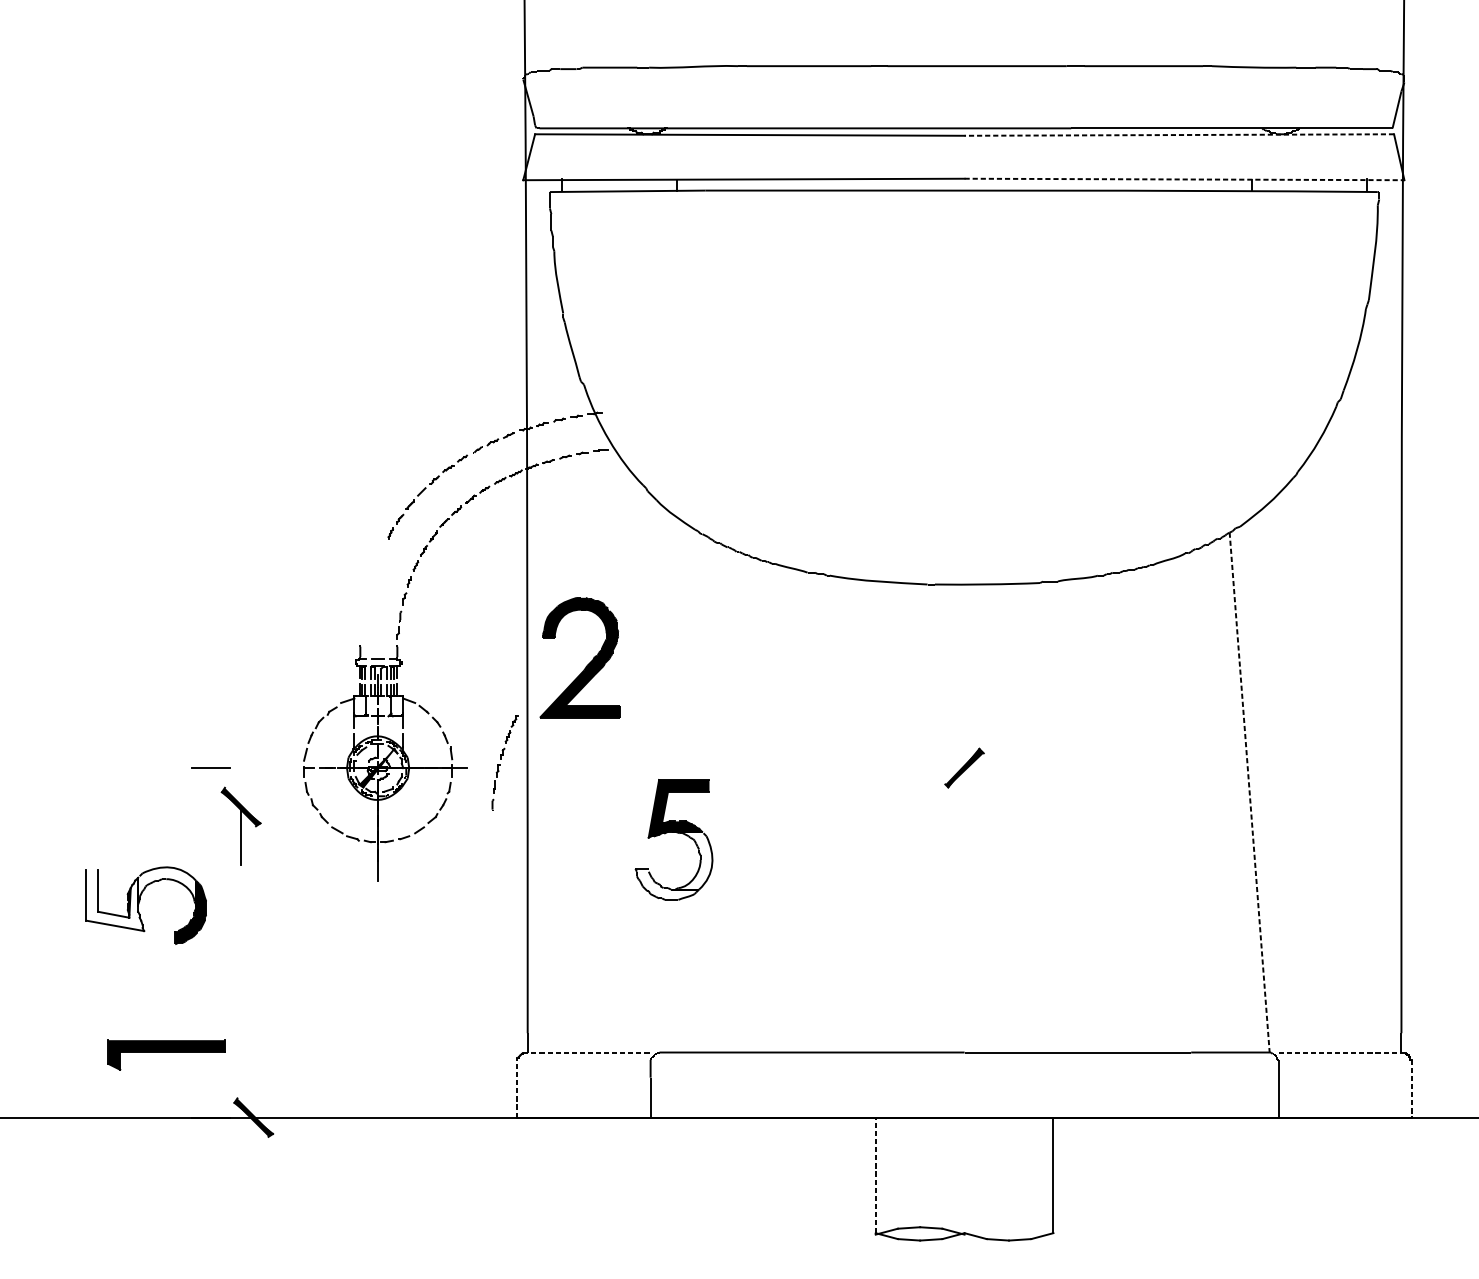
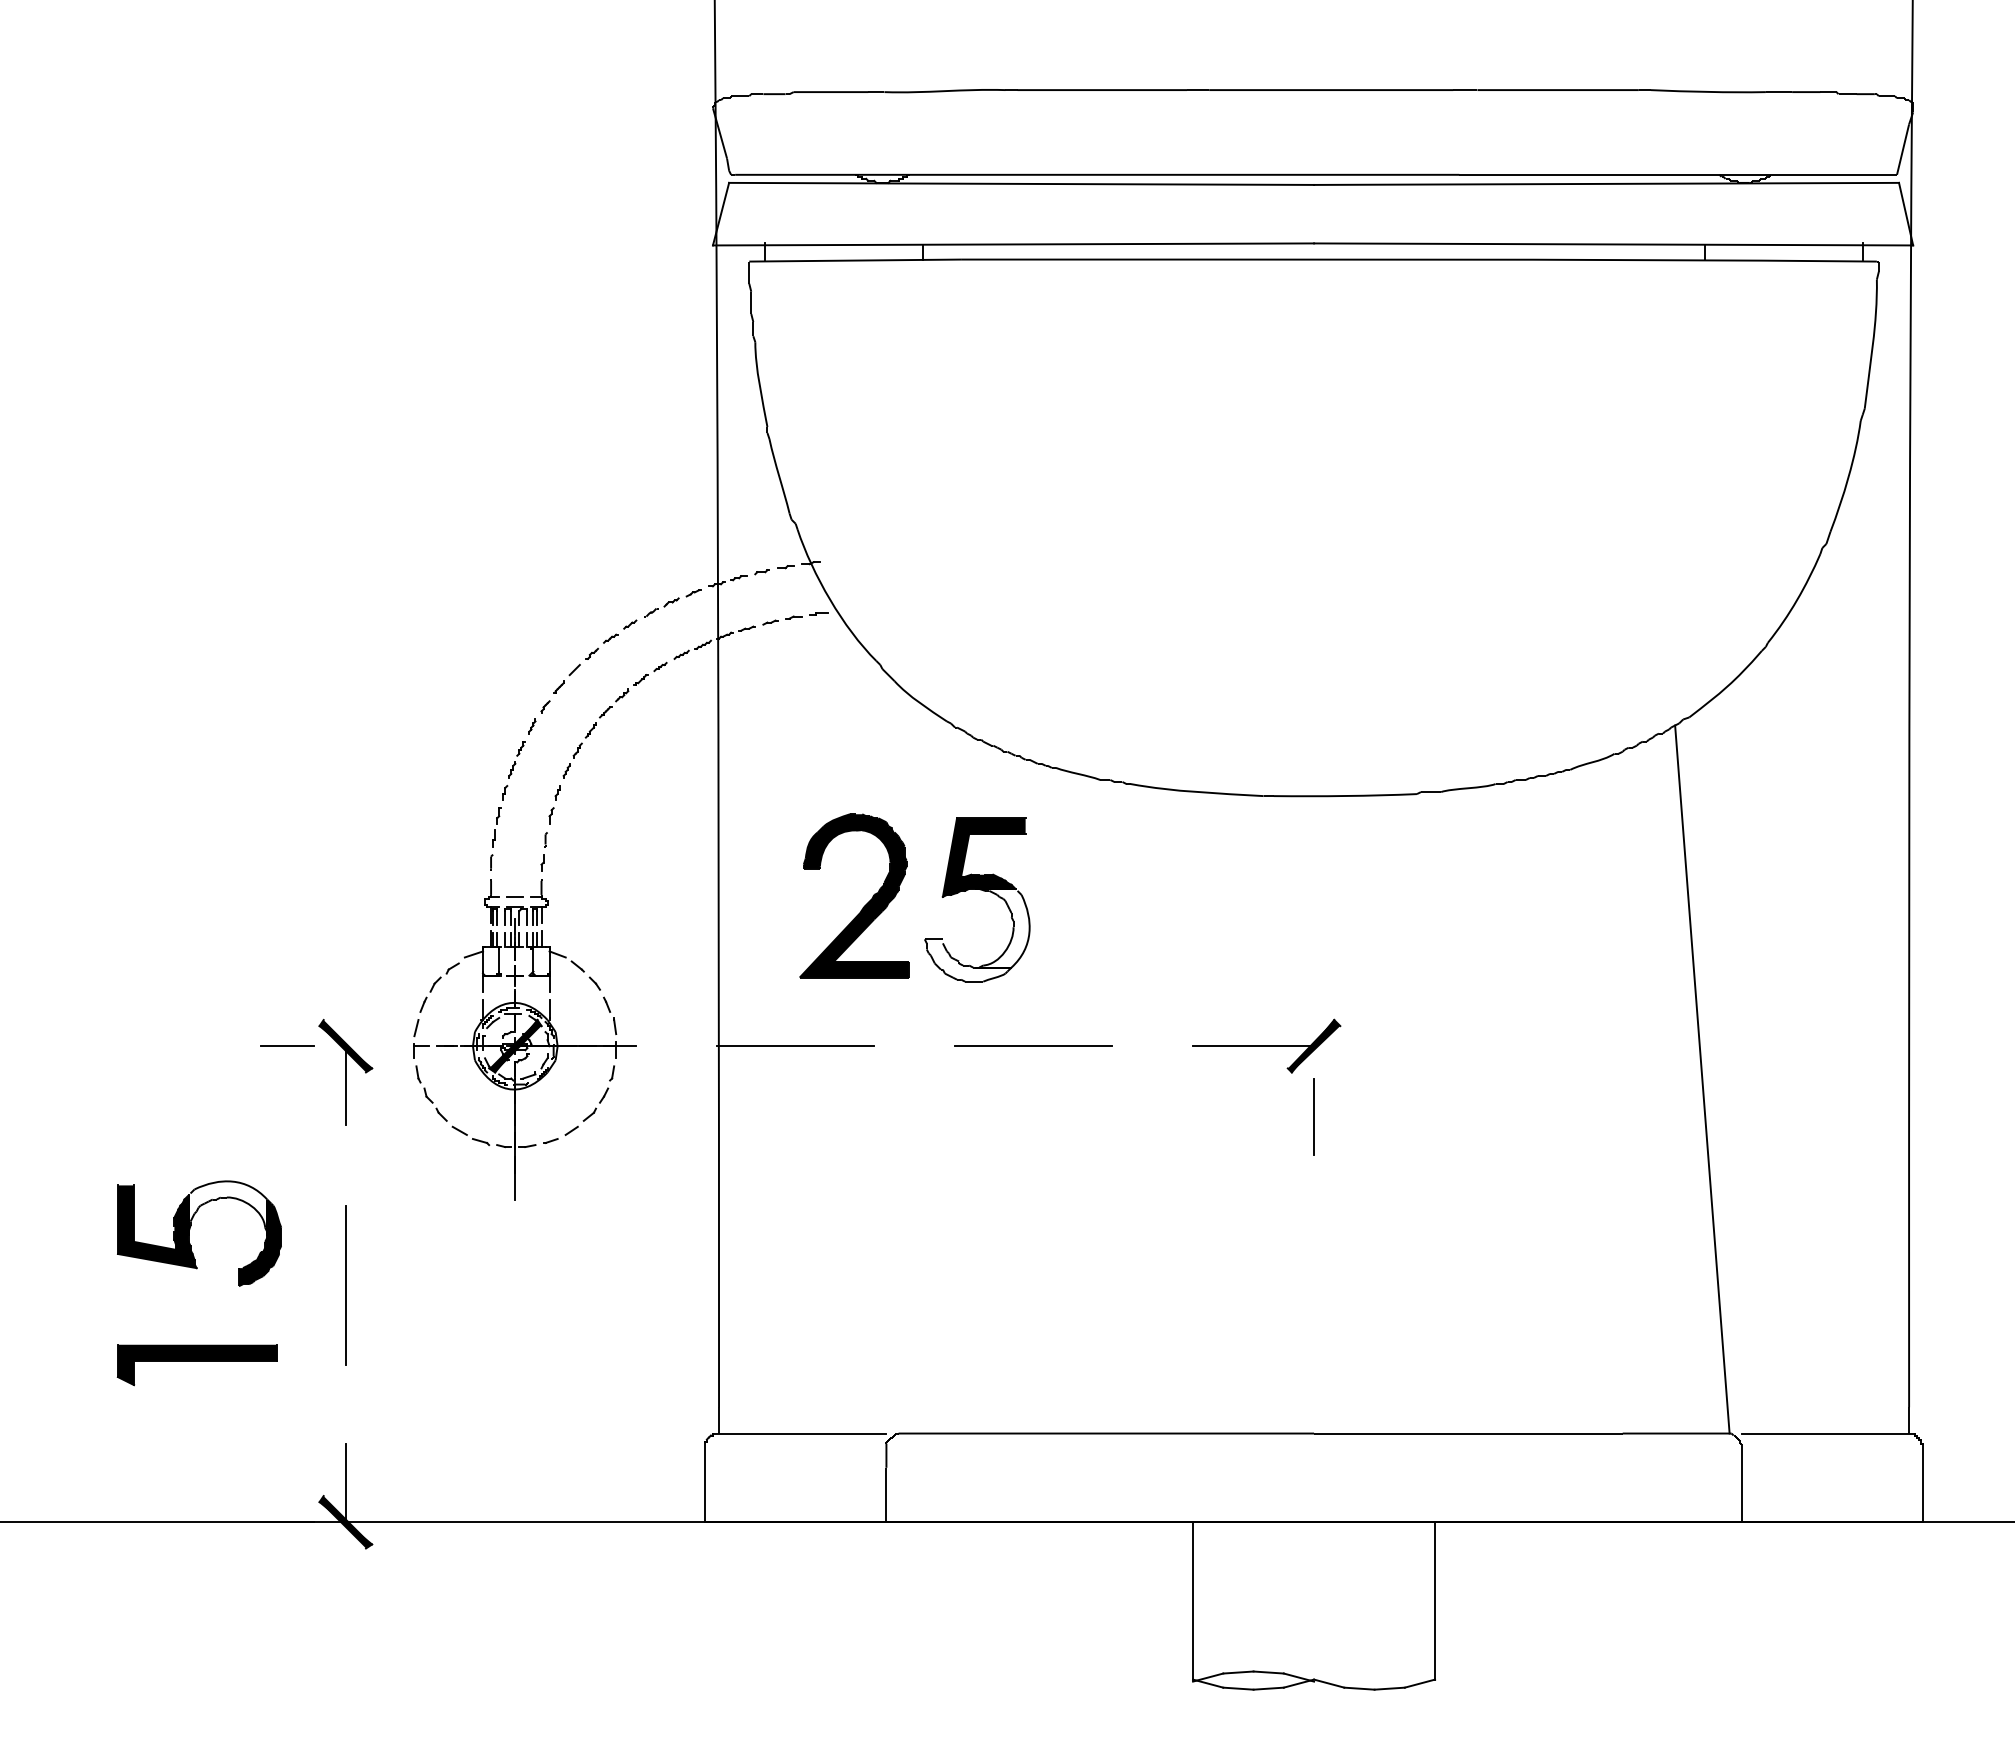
line: (1179, 134) -> (1606, 183), dashed -> solid
line: (1184, 179) -> (1613, 244), dashed -> solid
part: (587, 664) -> (864, 905), moved
part: (500, 764) -> (501, 807), moved
fill: (380, 768) -> (518, 1046), added
line: (583, 768) -> (795, 1046), added
line: (758, 768) -> (1033, 1046), added
line: (920, 768) -> (1253, 1046), added
line: (1249, 793) -> (1702, 1080), dashed -> solid
line: (964, 819) -> (1314, 1116), added
part: (240, 826) -> (345, 1072), moved
part: (676, 832) -> (980, 890), moved
fill: (114, 900) -> (156, 1226), added
line: (253, 943) -> (345, 1284), added
line: (586, 1052) -> (799, 1433), dashed -> solid
line: (1342, 1052) -> (1828, 1433), dashed -> solid
part: (166, 1055) -> (196, 1365), moved
line: (517, 1087) -> (704, 1481), dashed -> solid
line: (253, 1088) -> (345, 1482), added
line: (1412, 1089) -> (1923, 1483), dashed -> solid
line: (876, 1175) -> (1193, 1600), dashed -> solid

